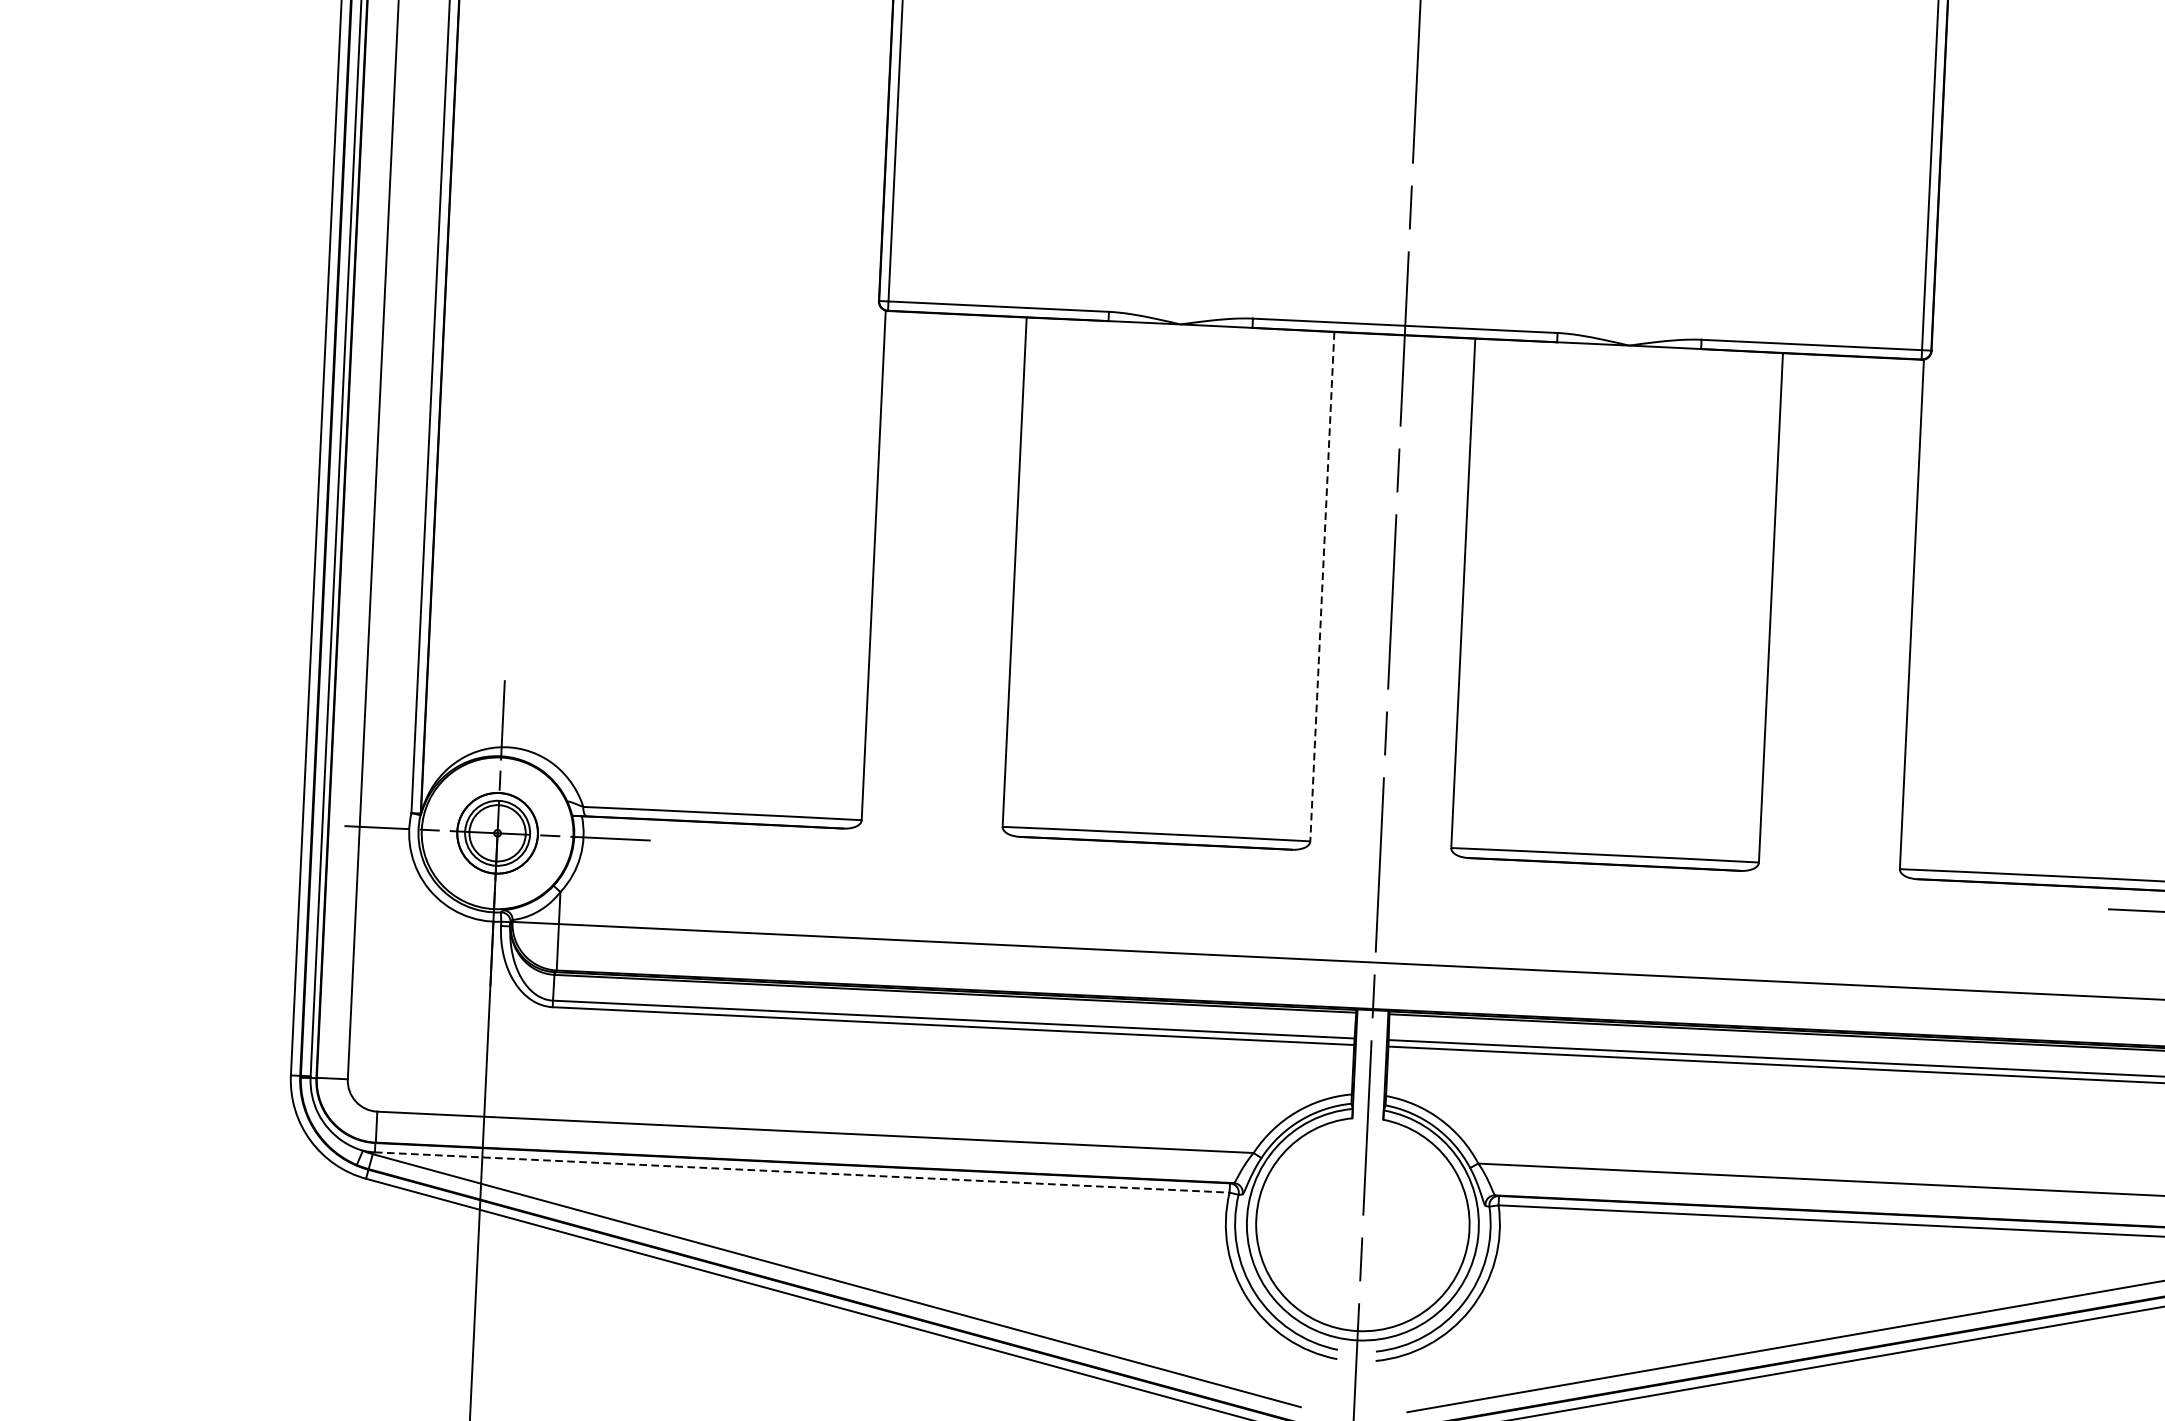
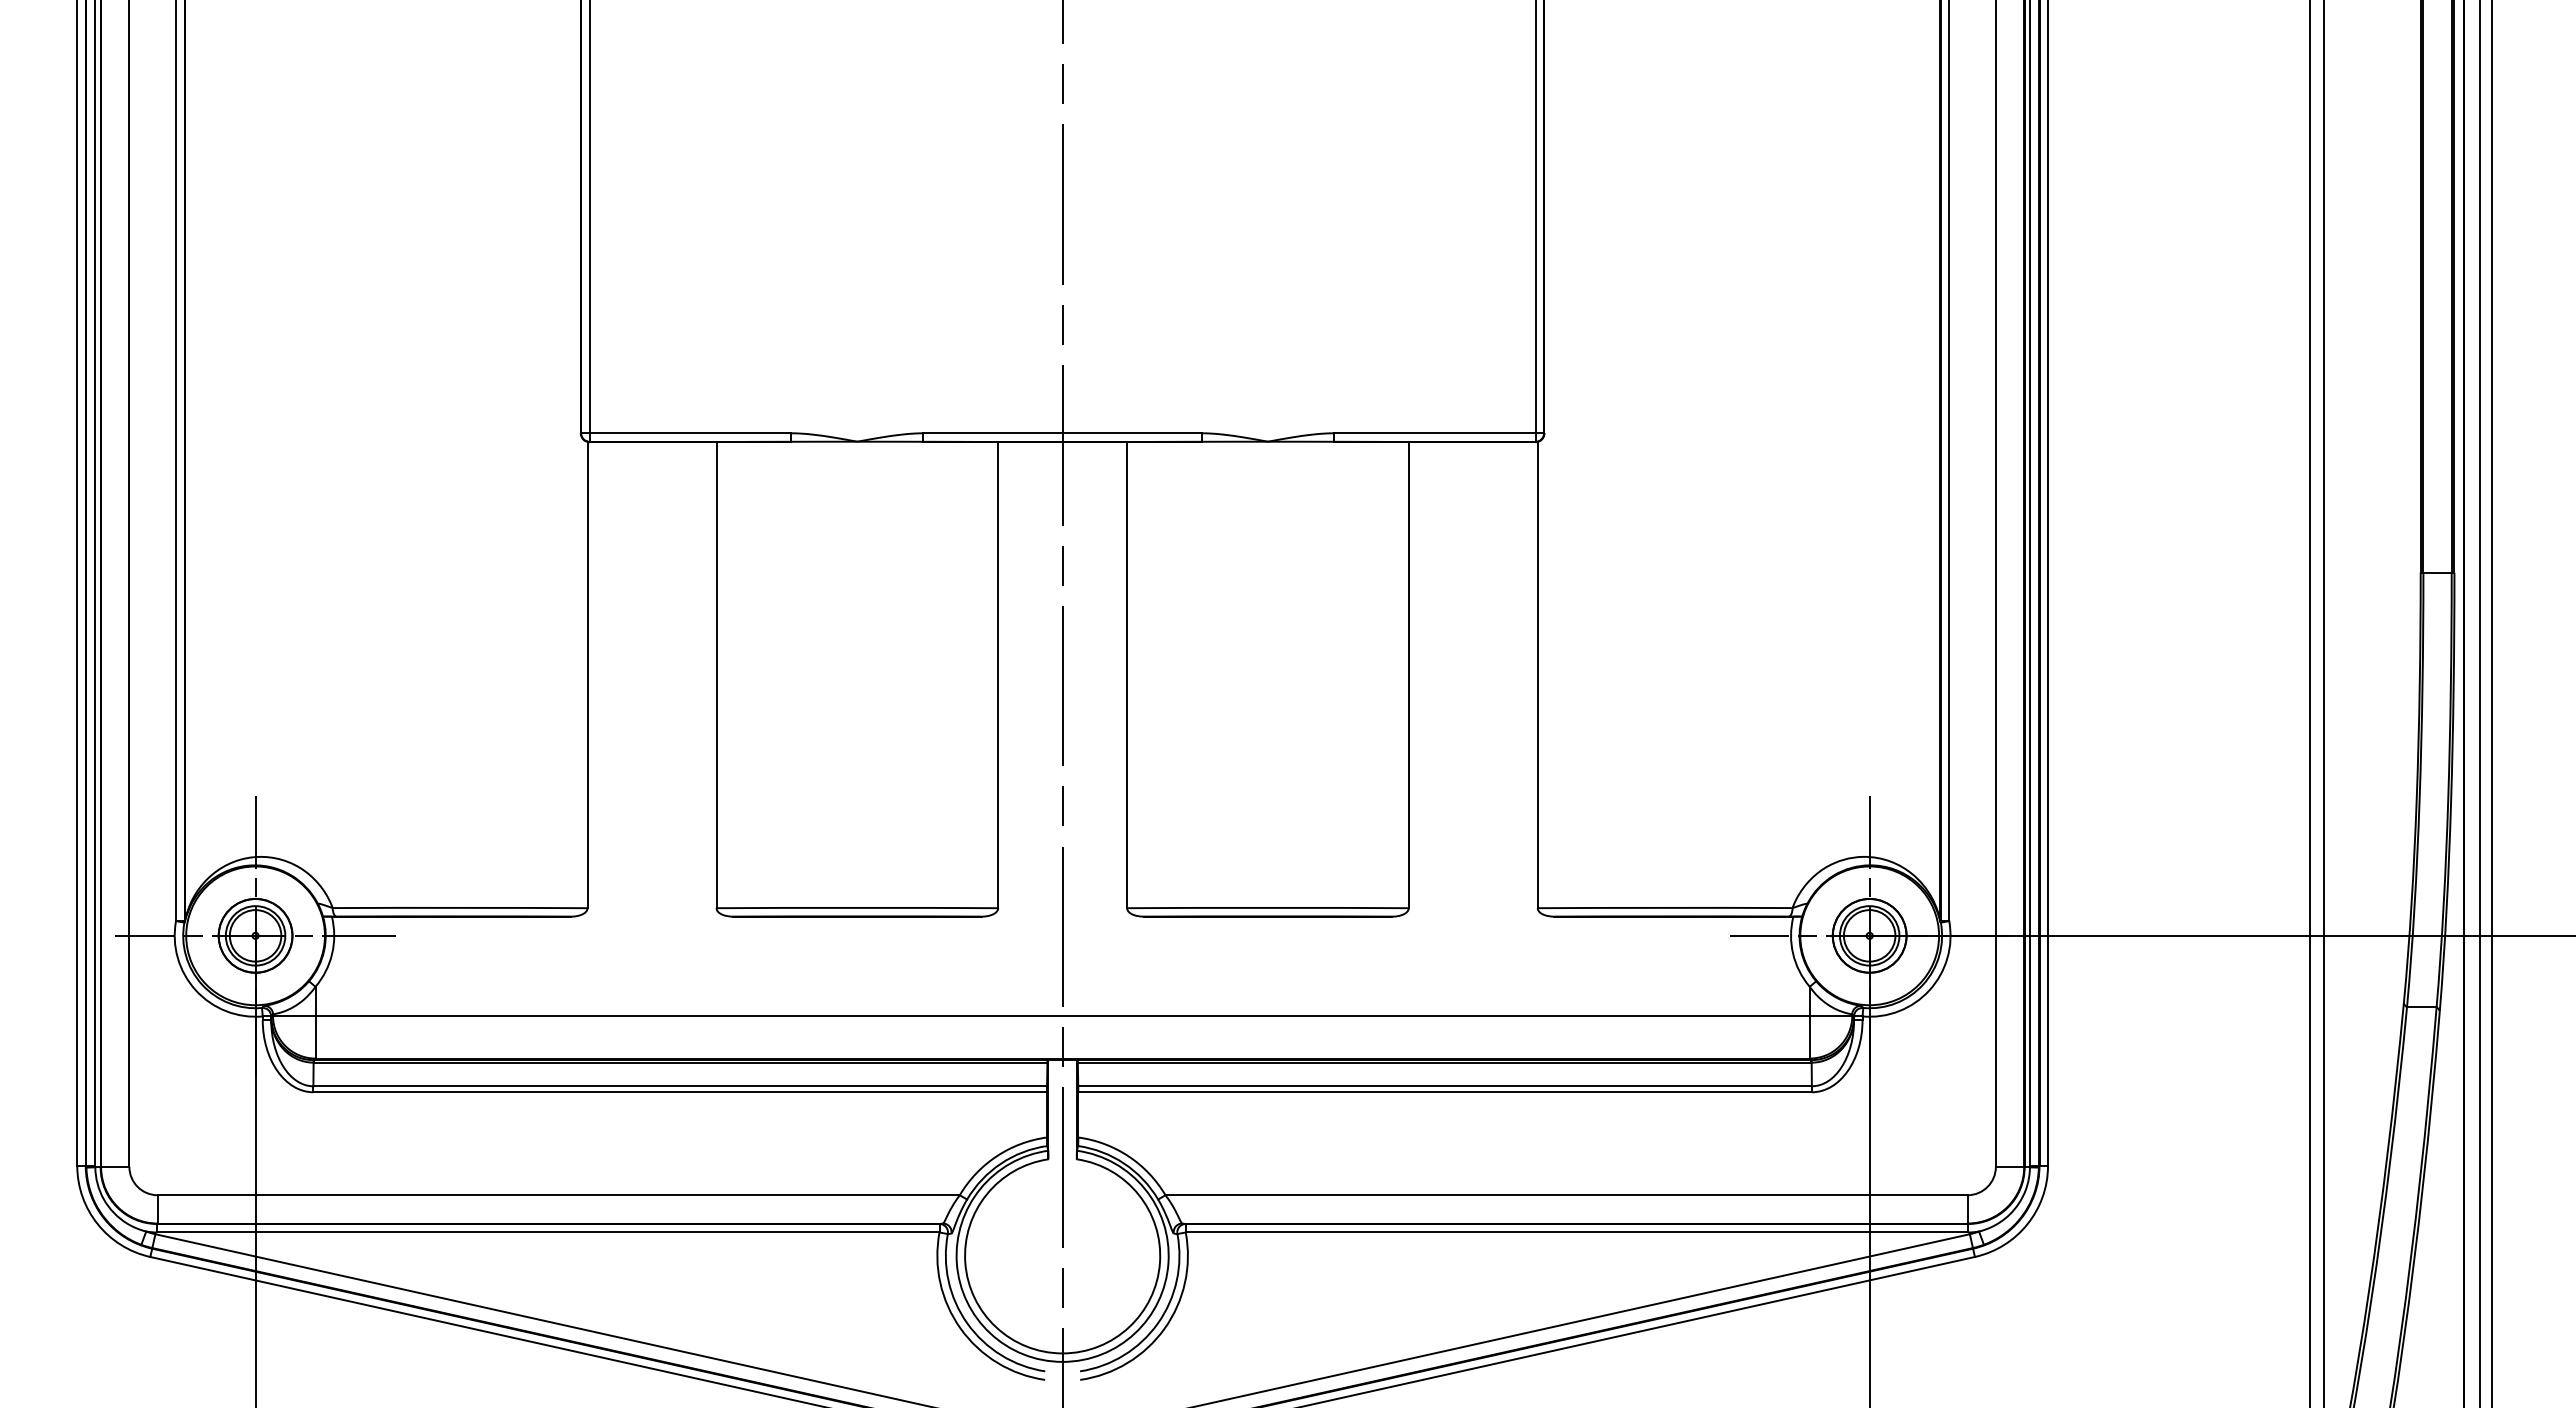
line: (1322, 587) -> (998, 675), dashed -> solid
line: (802, 1172) -> (548, 1232), dashed -> solid

